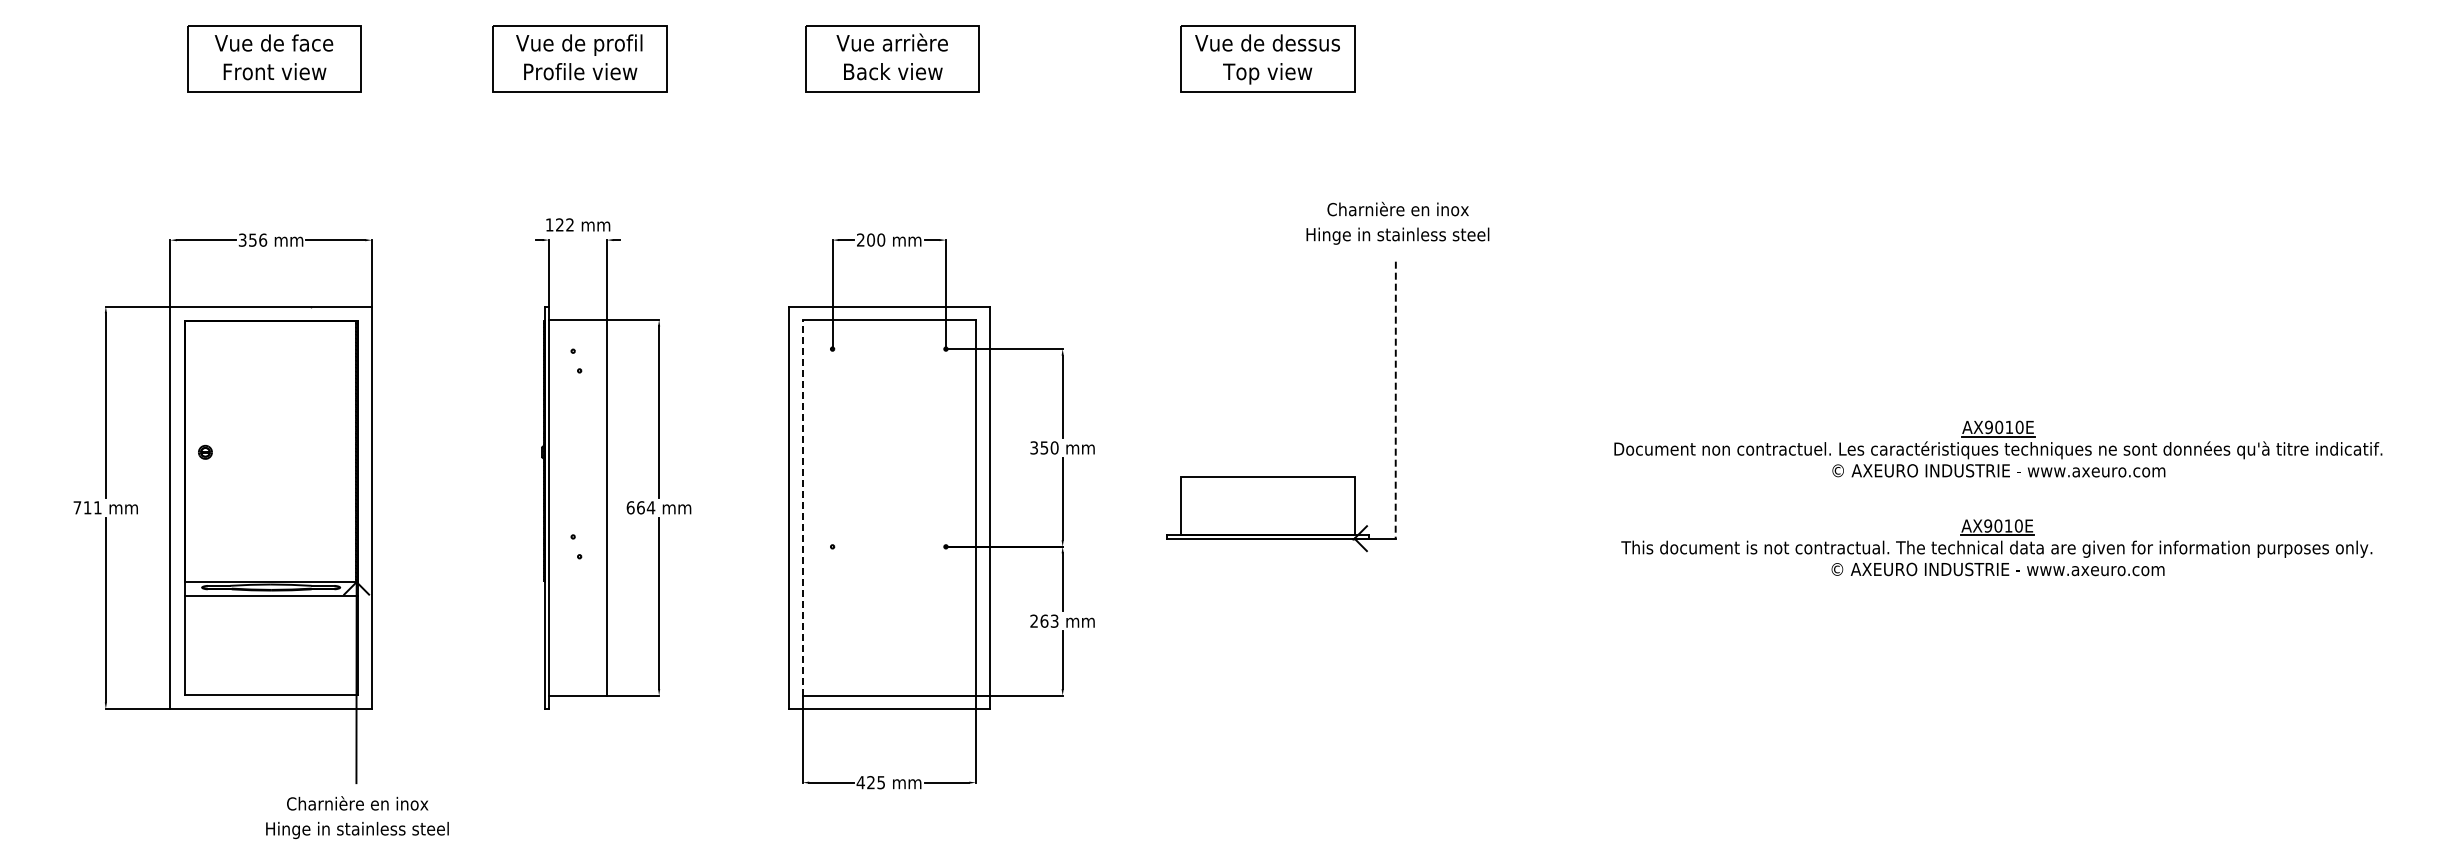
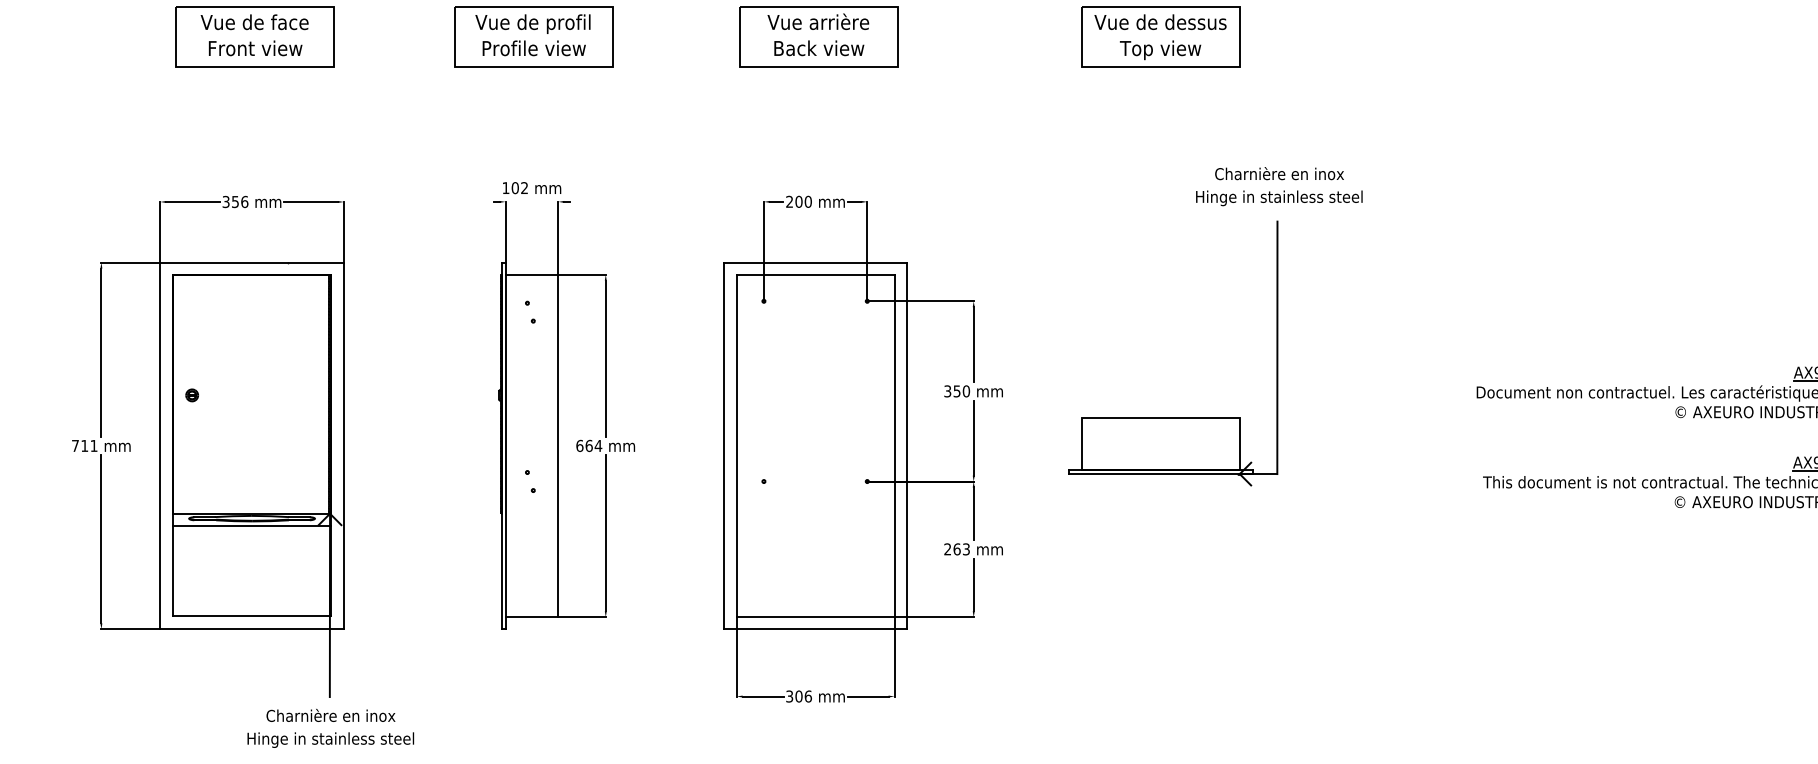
text: (559, 224) -> (514, 187), 122 -> 102
line: (1395, 400) -> (1277, 348), dashed -> solid
line: (802, 507) -> (736, 445), dashed -> solid
text: (870, 782) -> (798, 696), 425 -> 306

